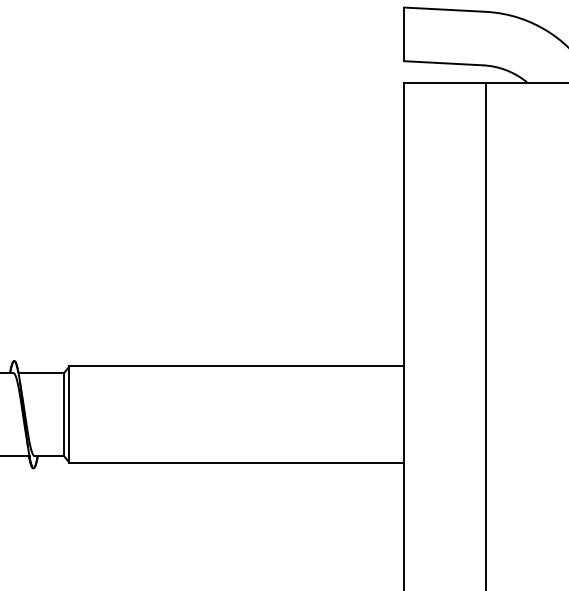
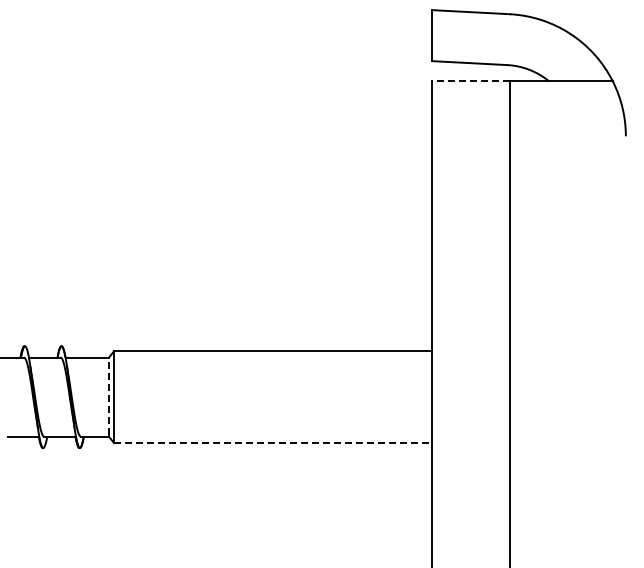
line: (445, 82) -> (471, 81), solid -> dashed
line: (63, 412) -> (108, 395), solid -> dashed
line: (237, 462) -> (273, 442), solid -> dashed

